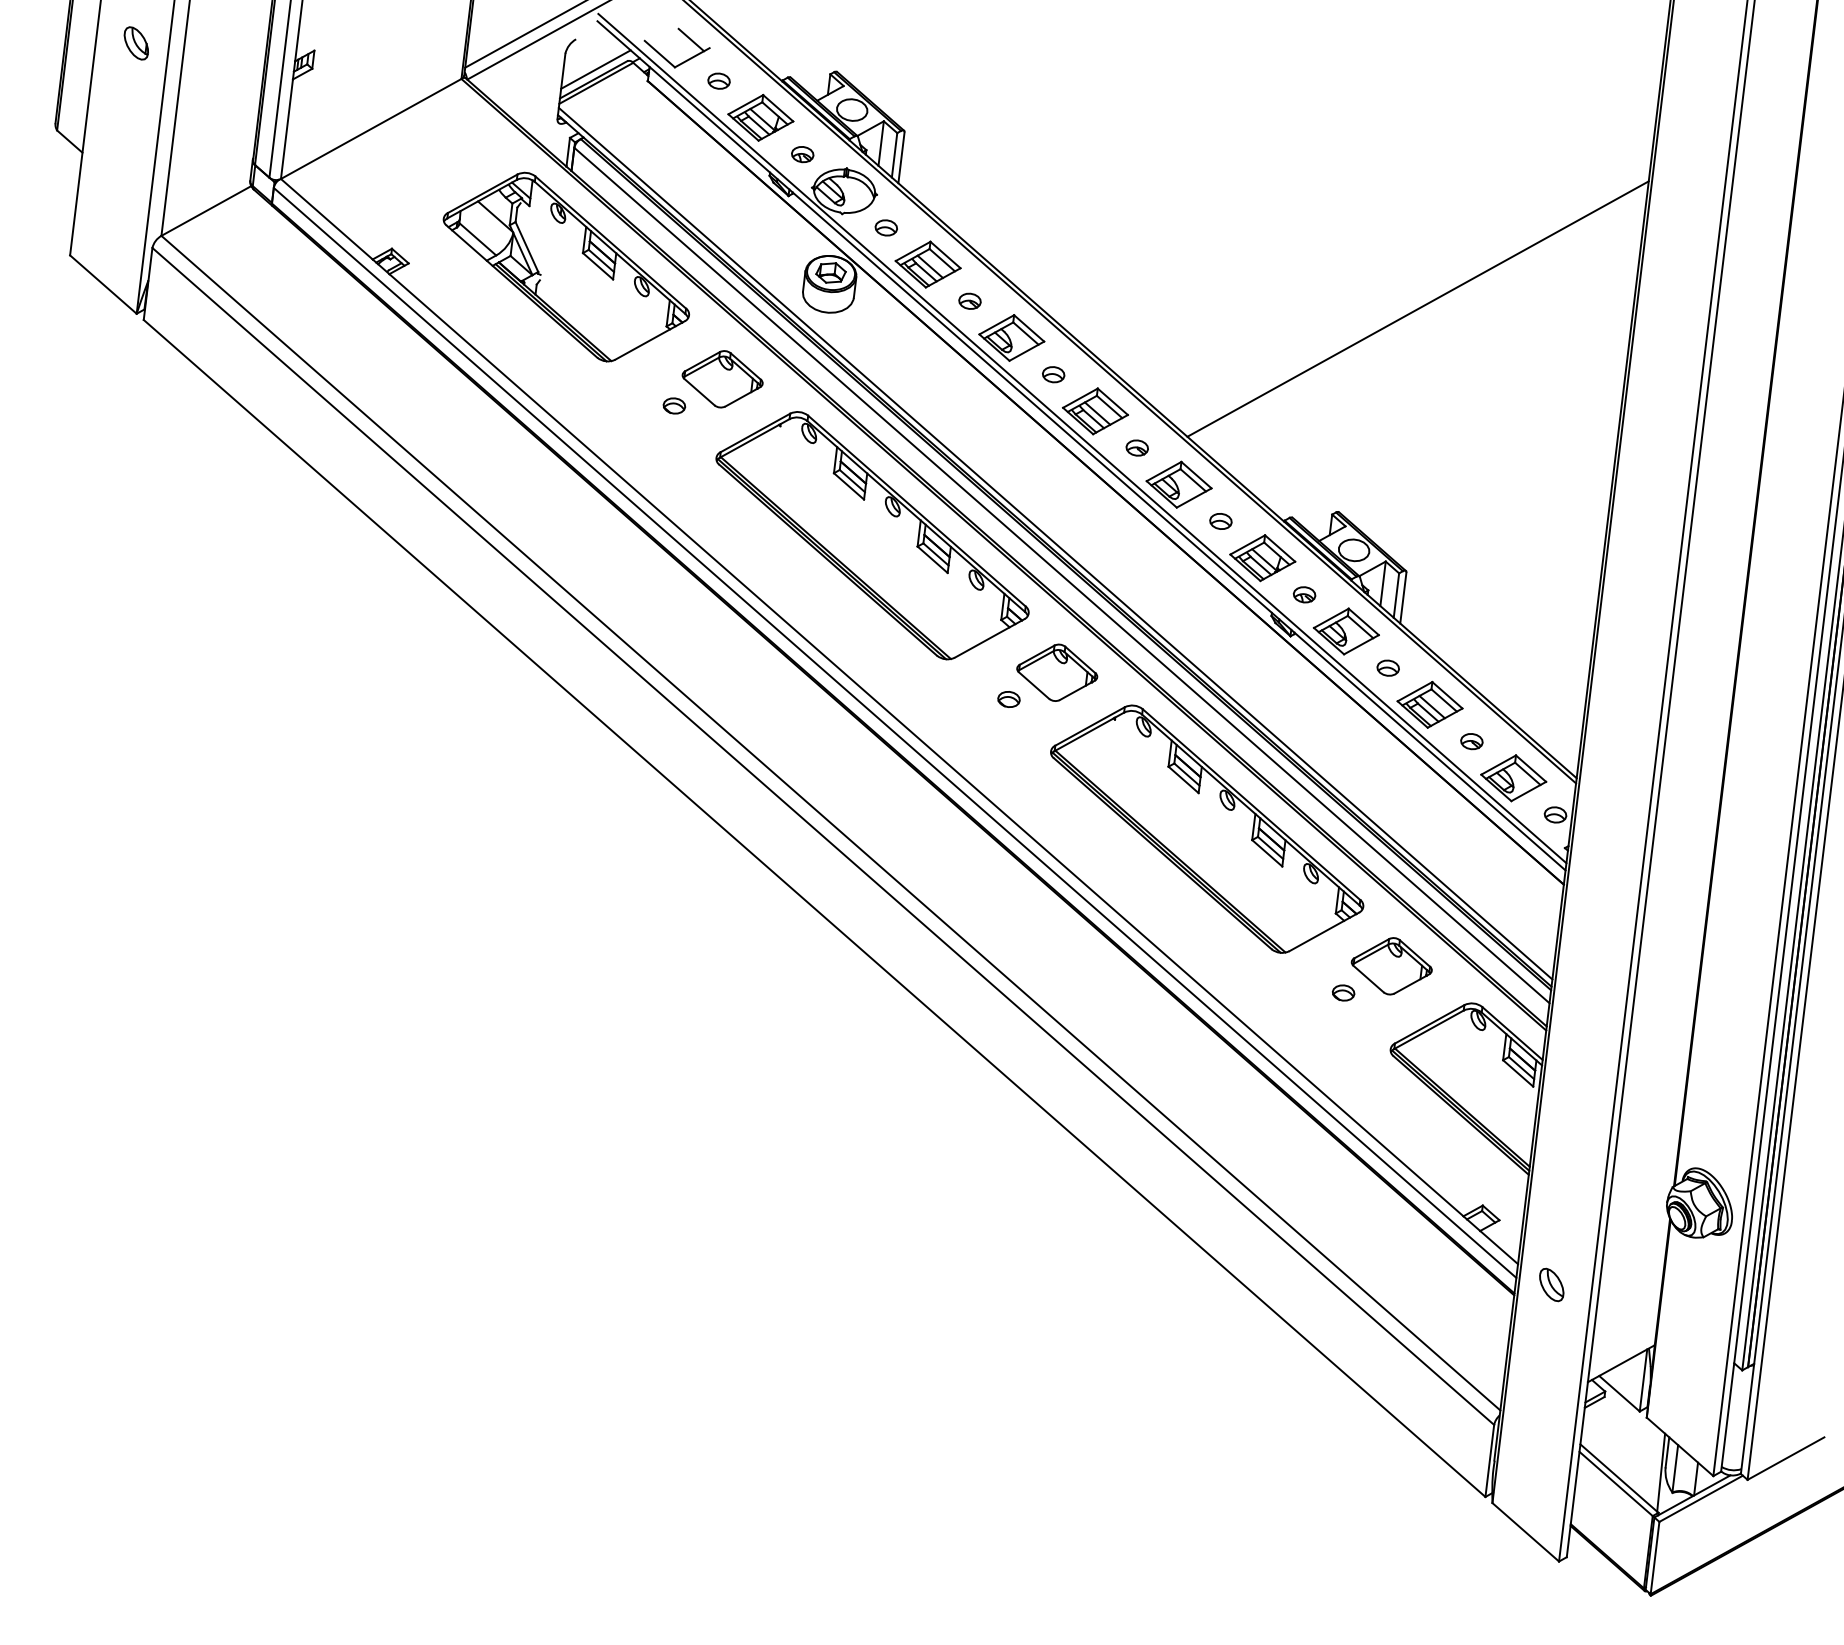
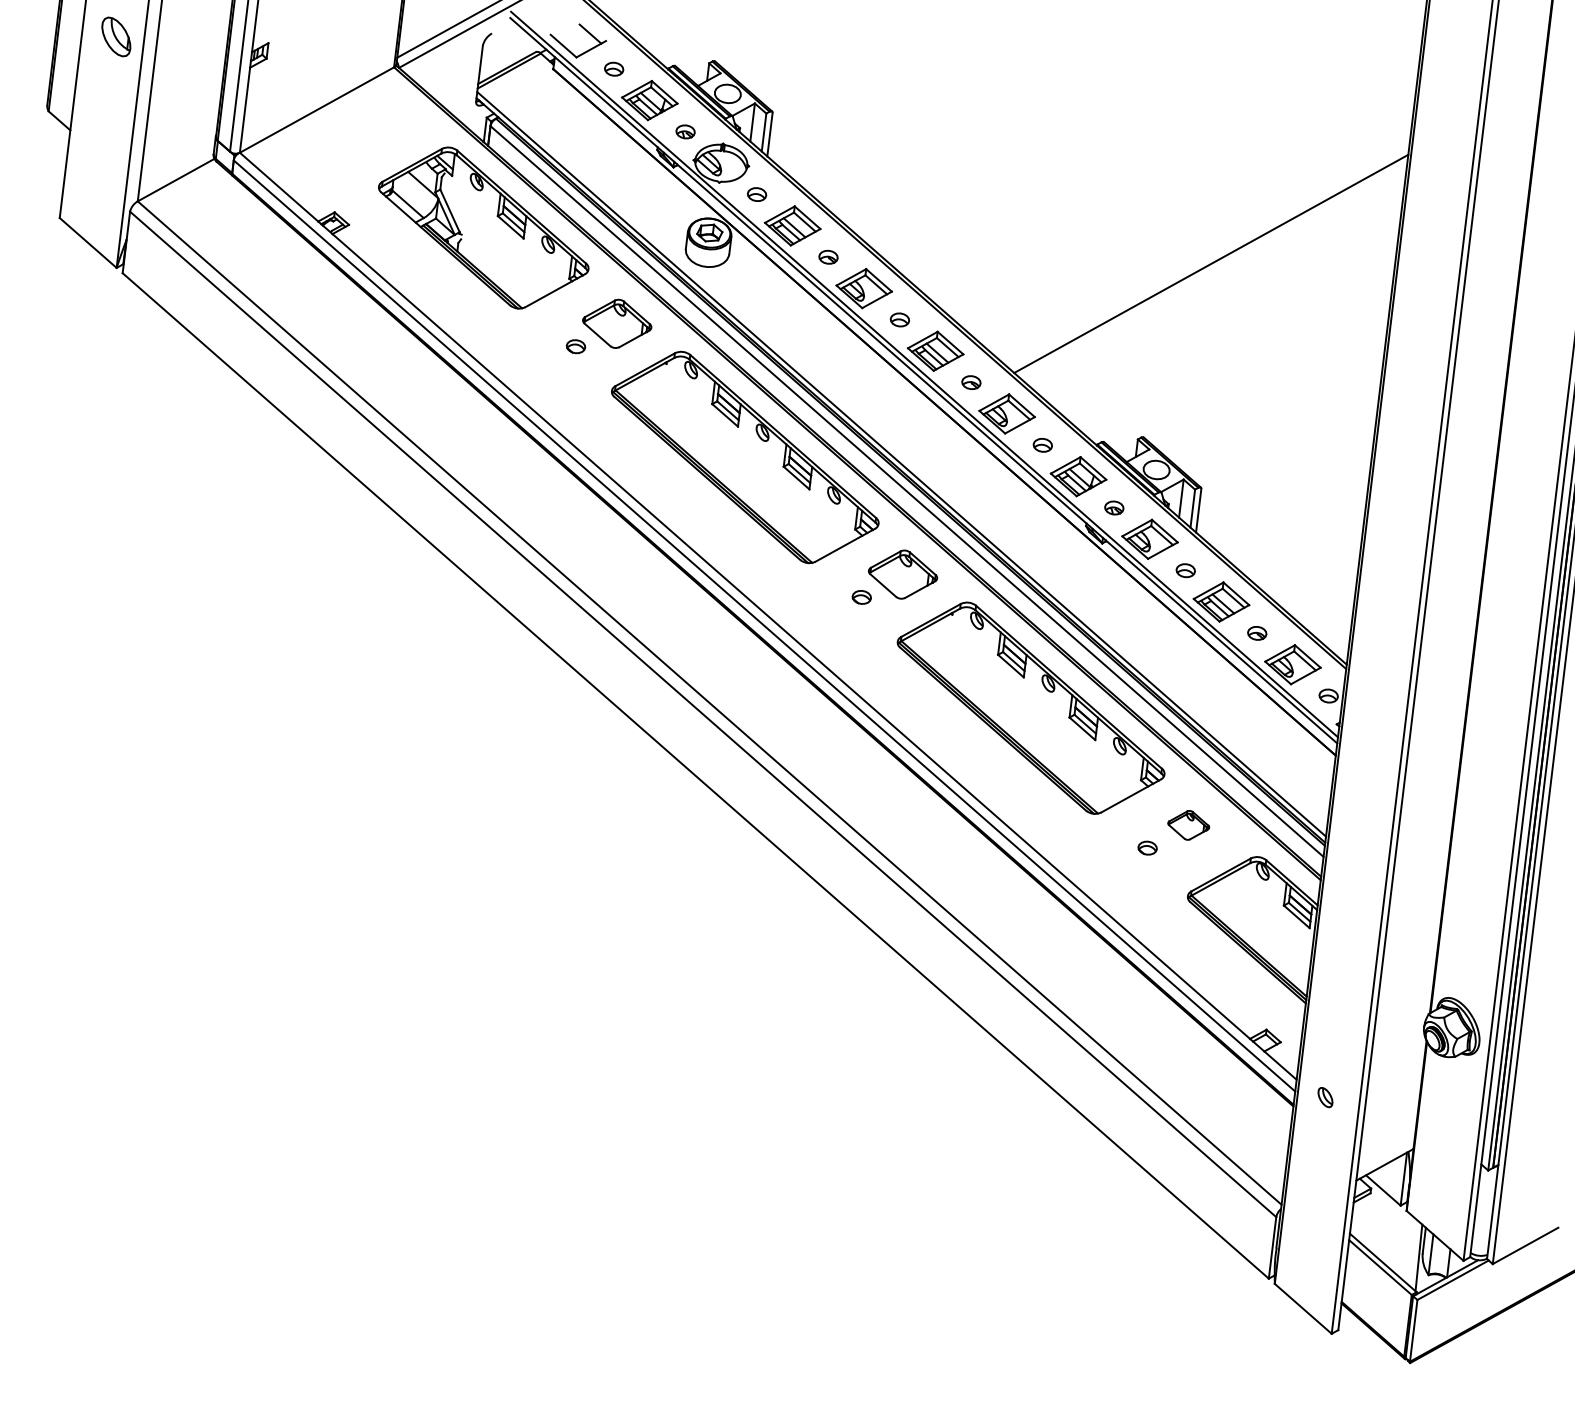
part: (136, 42) -> (116, 36), size x1.4
line: (595, 68) -> (508, 58), removed
part: (1391, 966) -> (1188, 825), size x0.6
part: (1551, 1284) -> (1325, 1097), size x0.7

